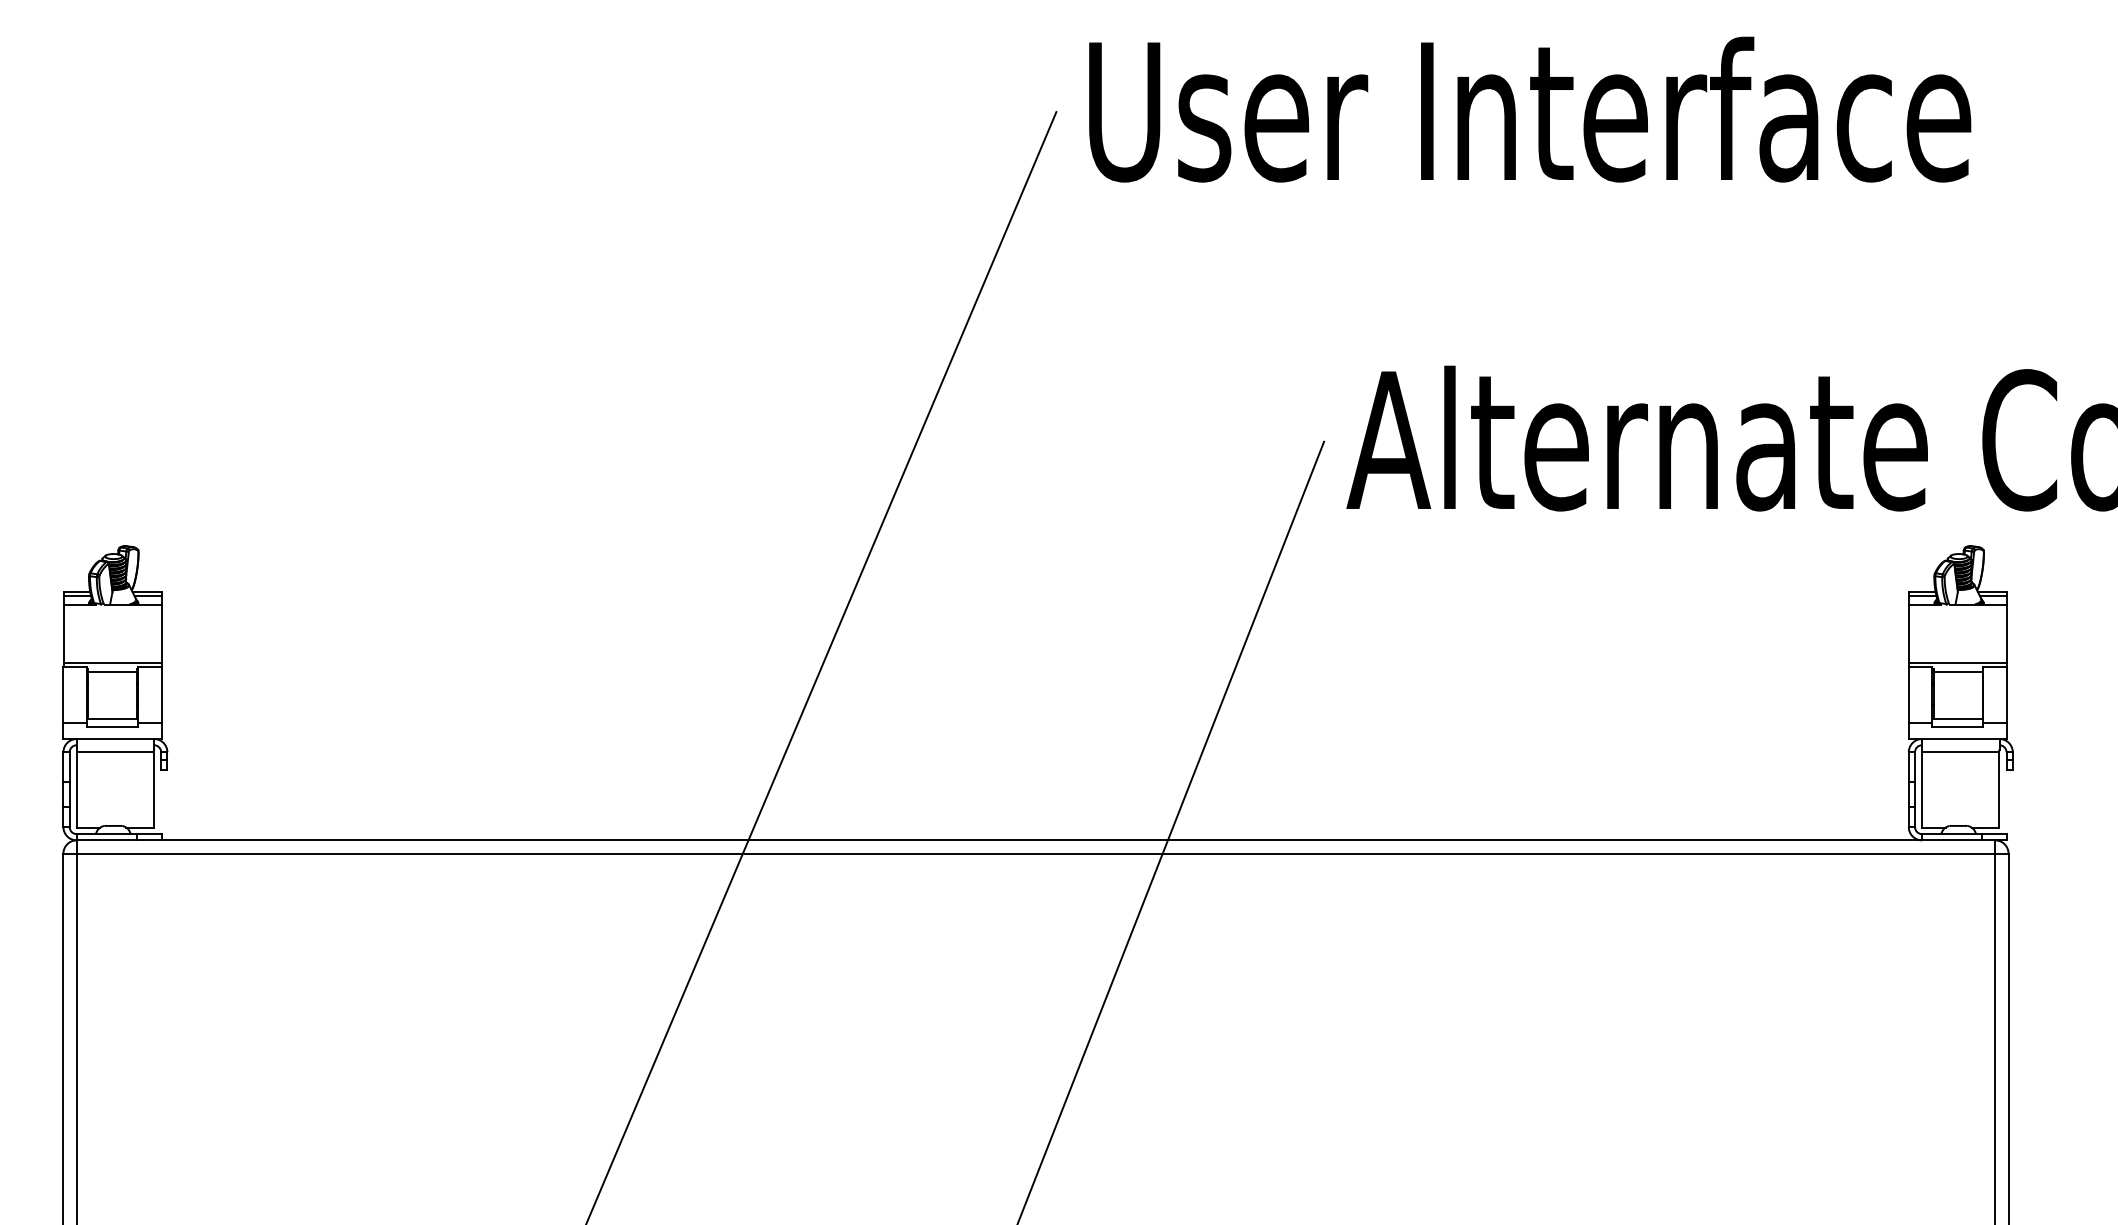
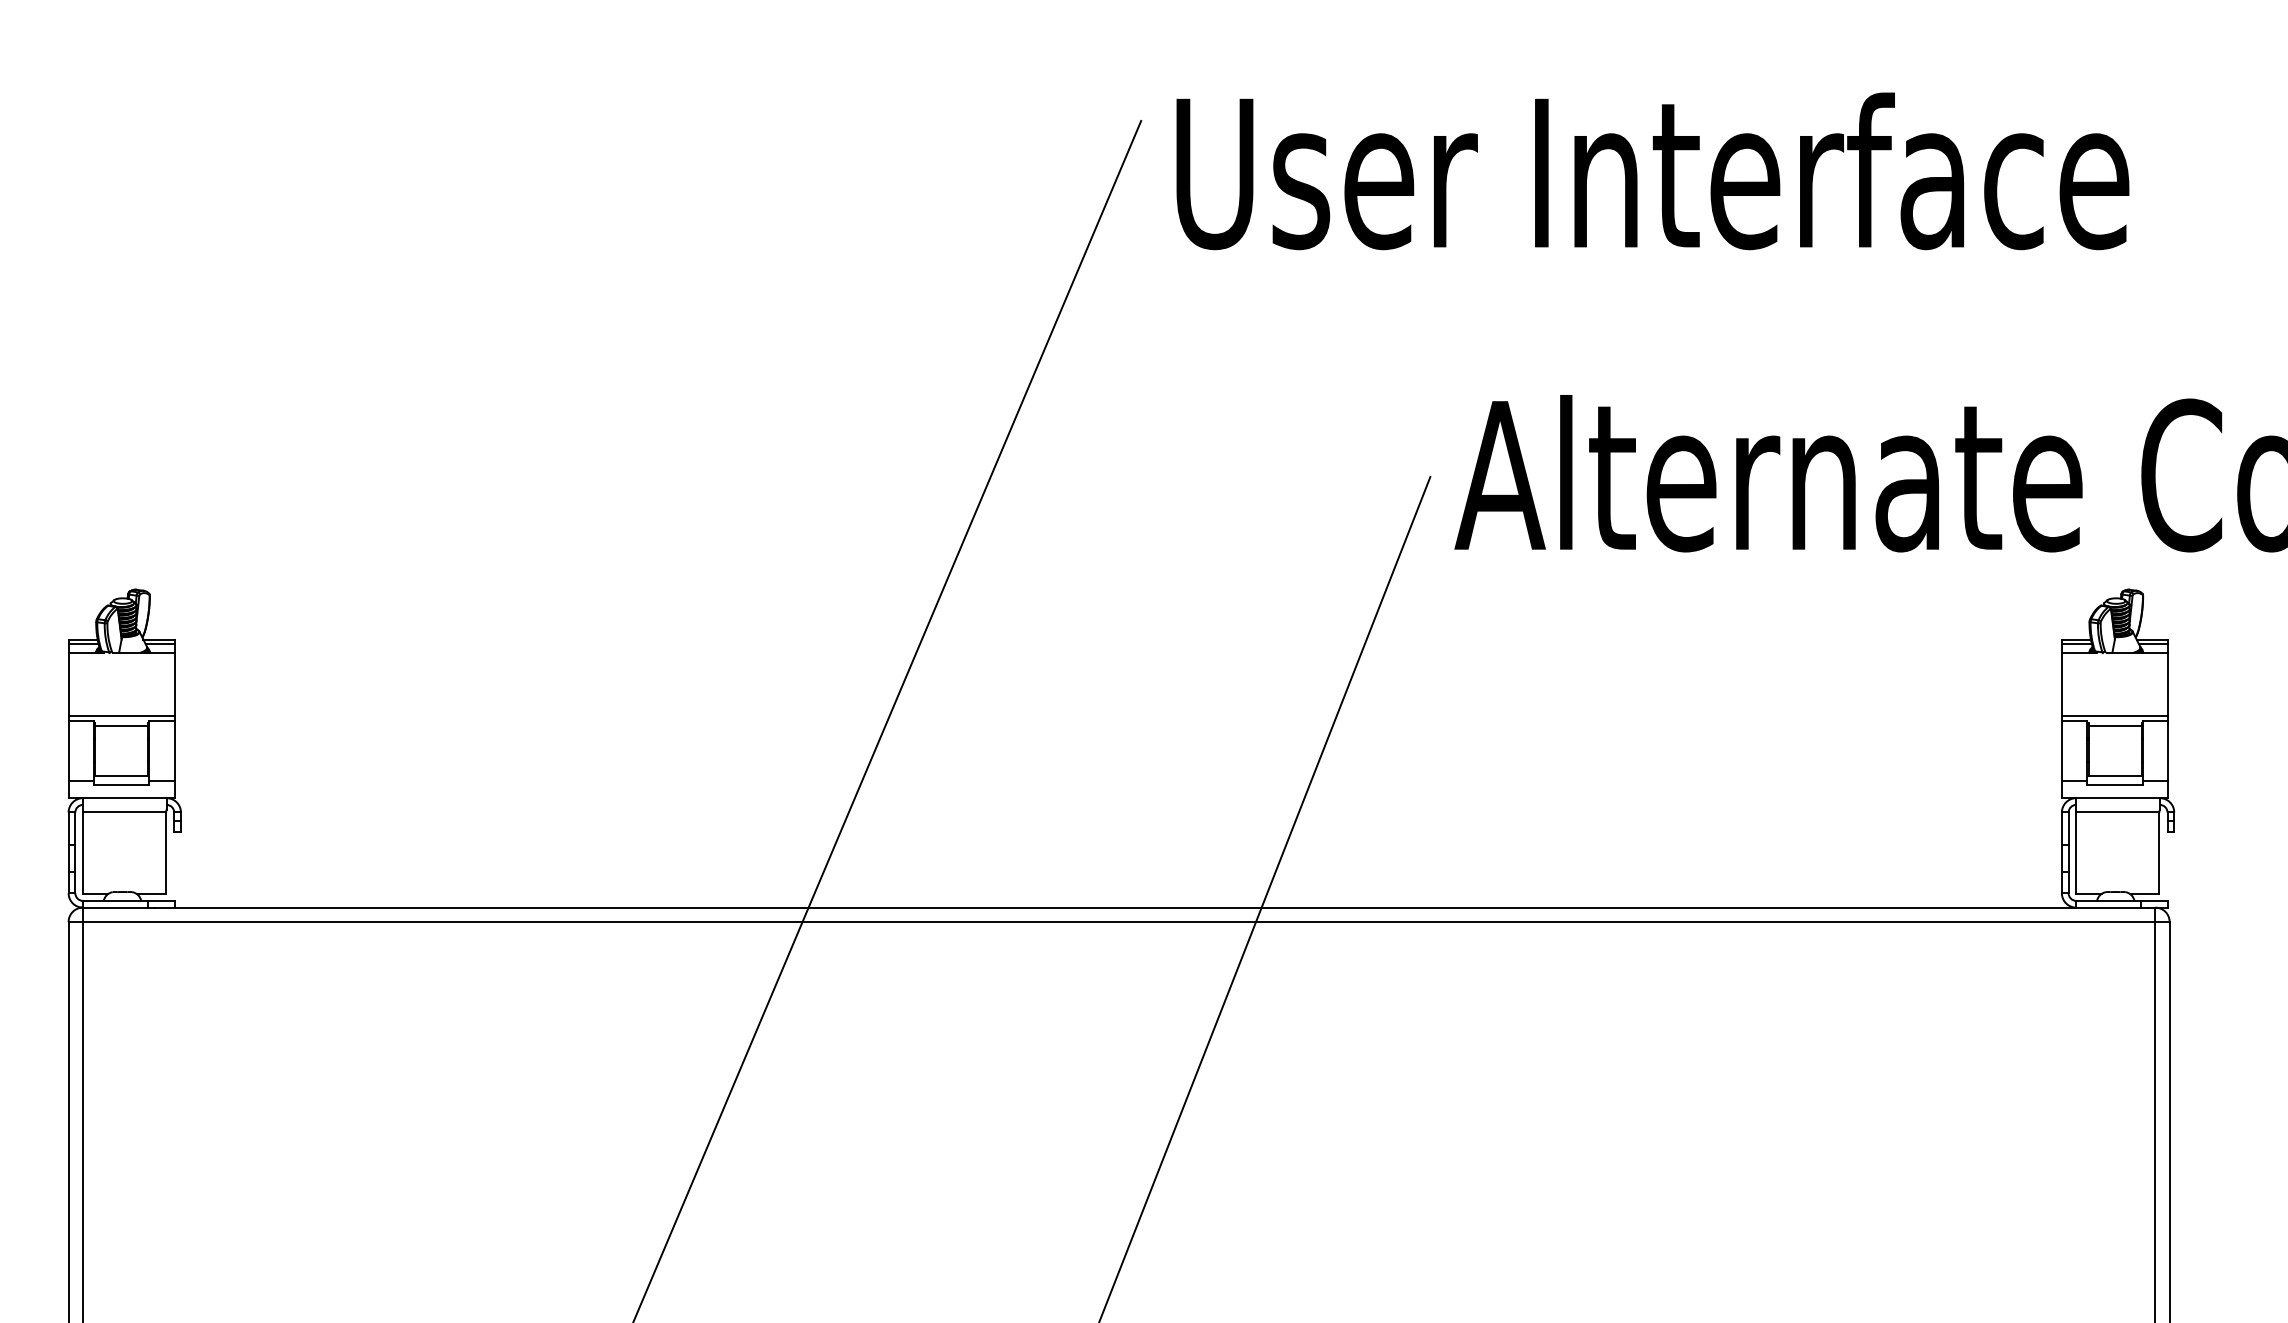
text: (1529, 109) -> (1652, 171), moved

